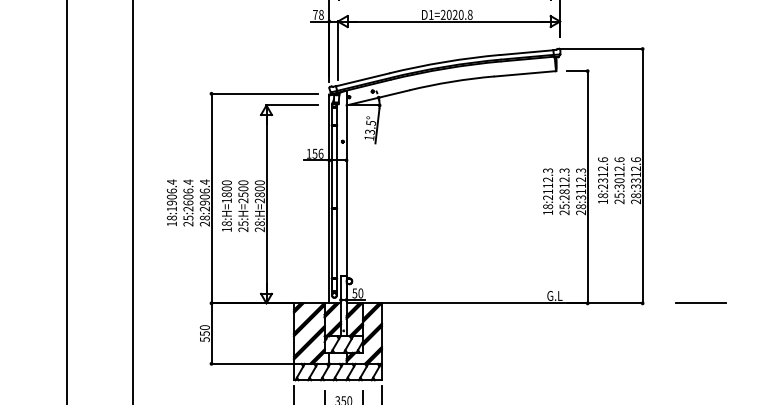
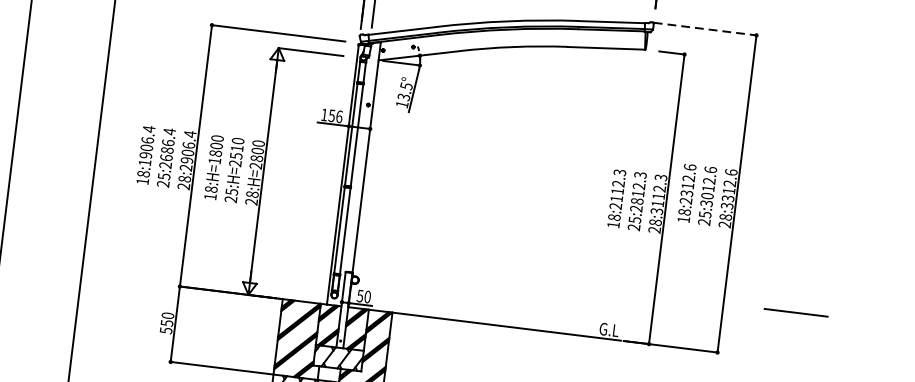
line: (602, 49) -> (706, 29), solid -> dashed
text: (243, 188) -> (237, 148), 25:H=2500 -> 25:H=2510
text: (188, 196) -> (167, 149), 25:2606.4 -> 25:2686.4
line: (700, 302) -> (795, 311), moved

